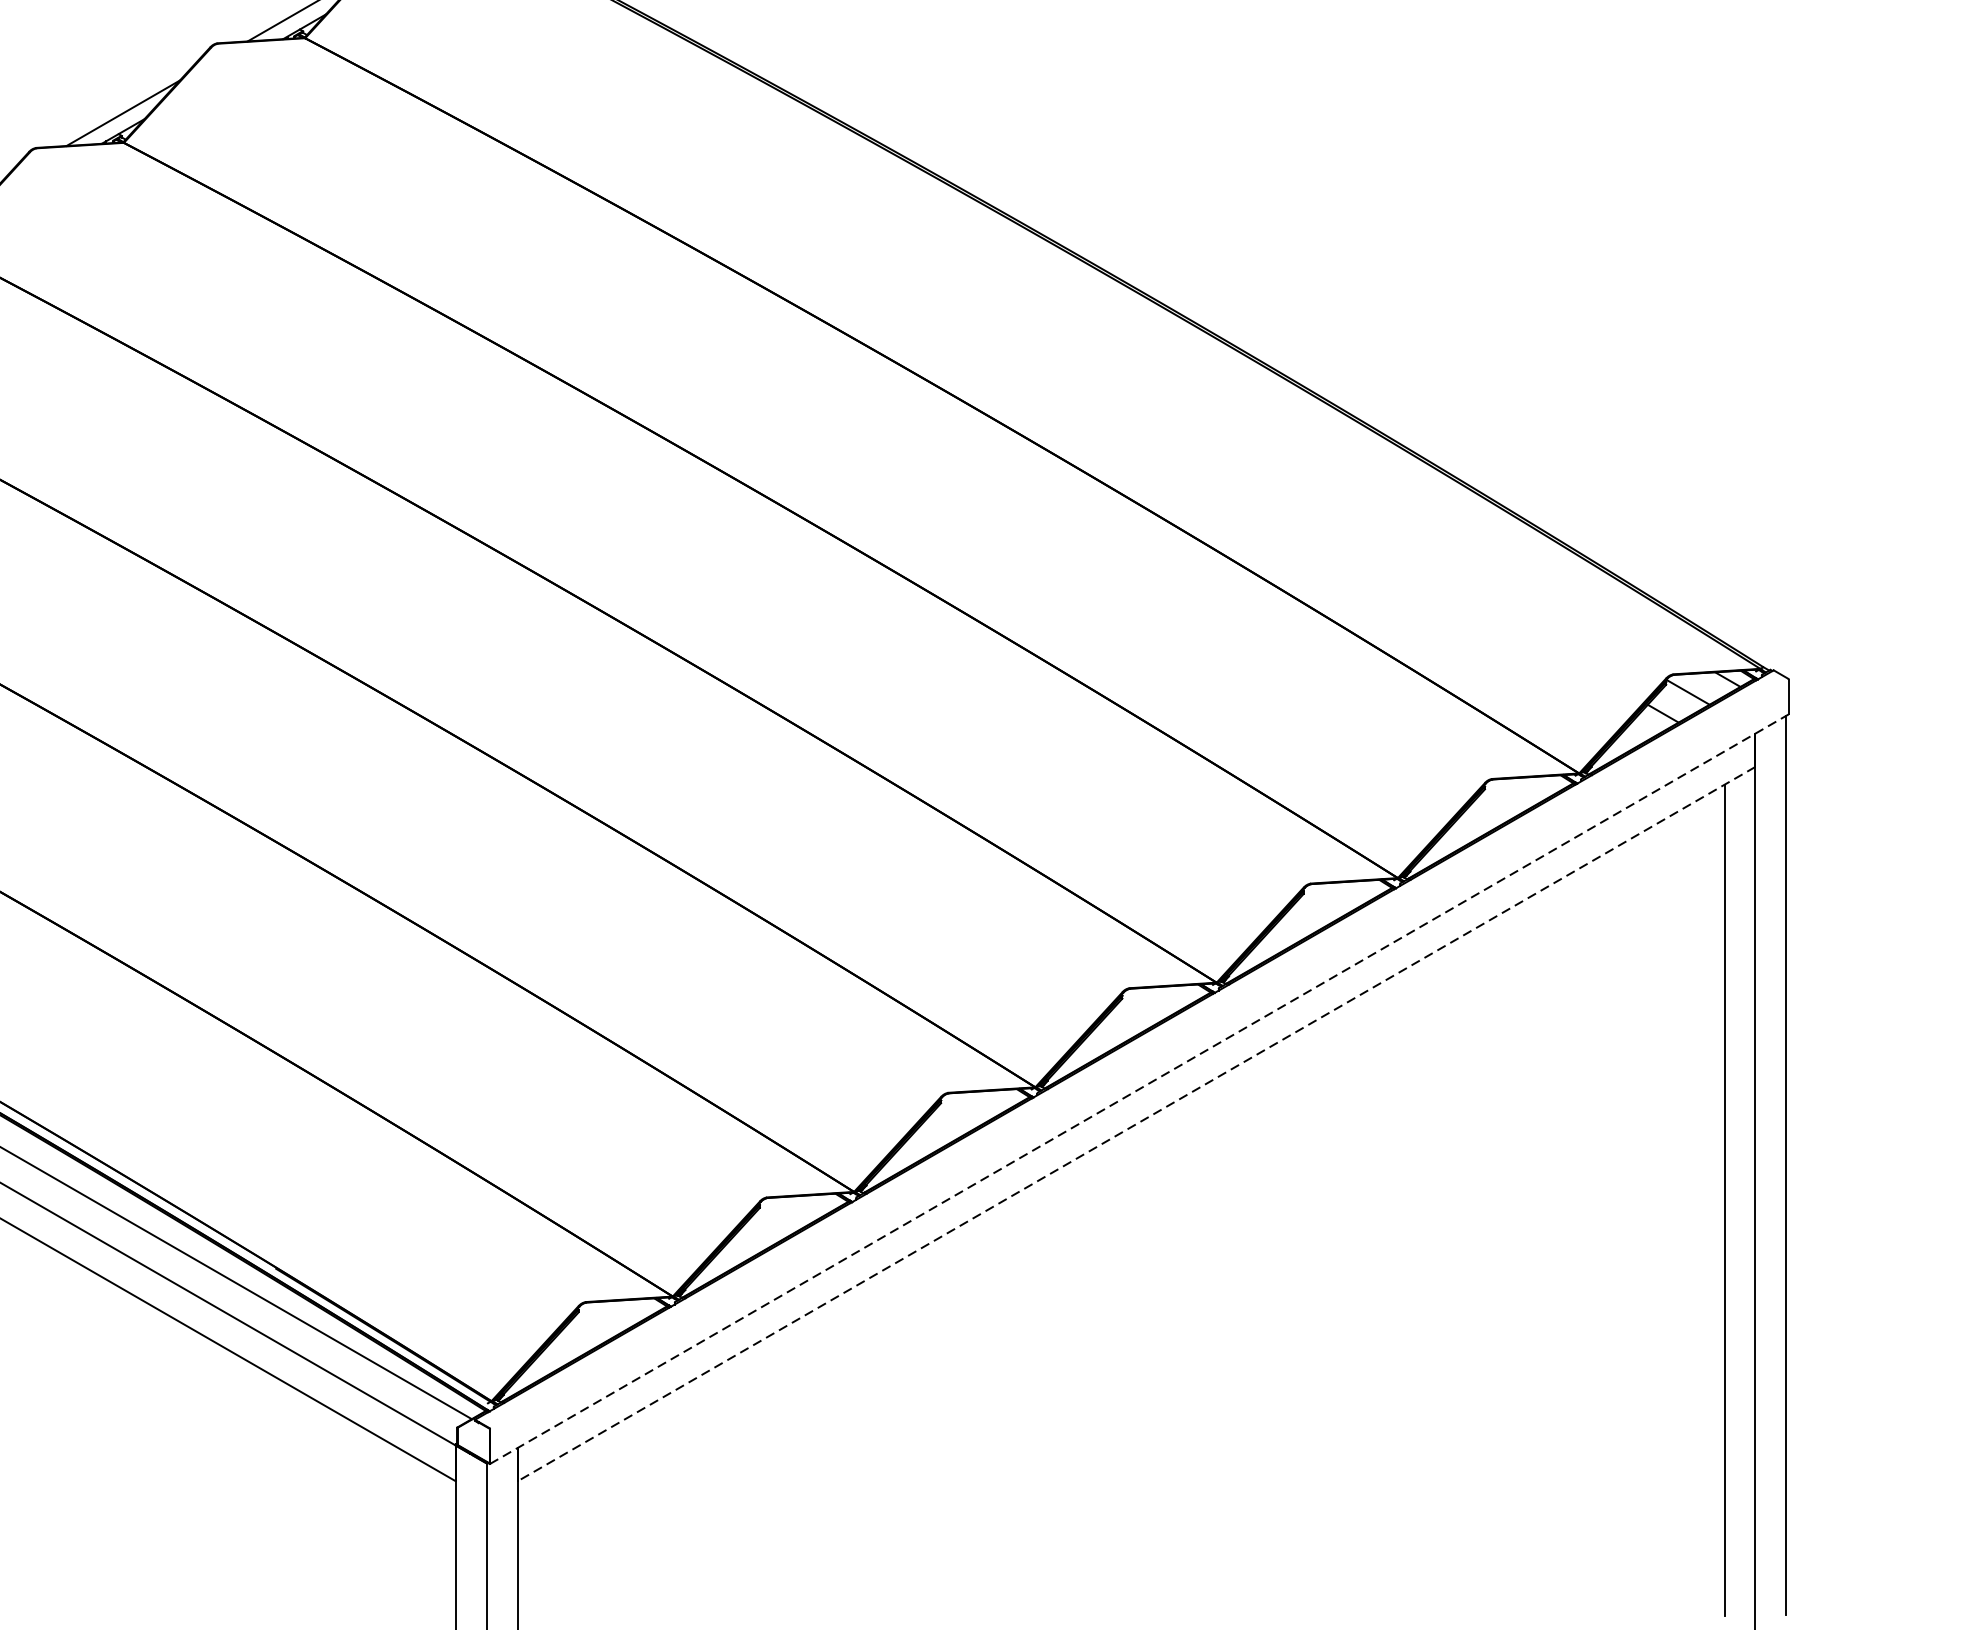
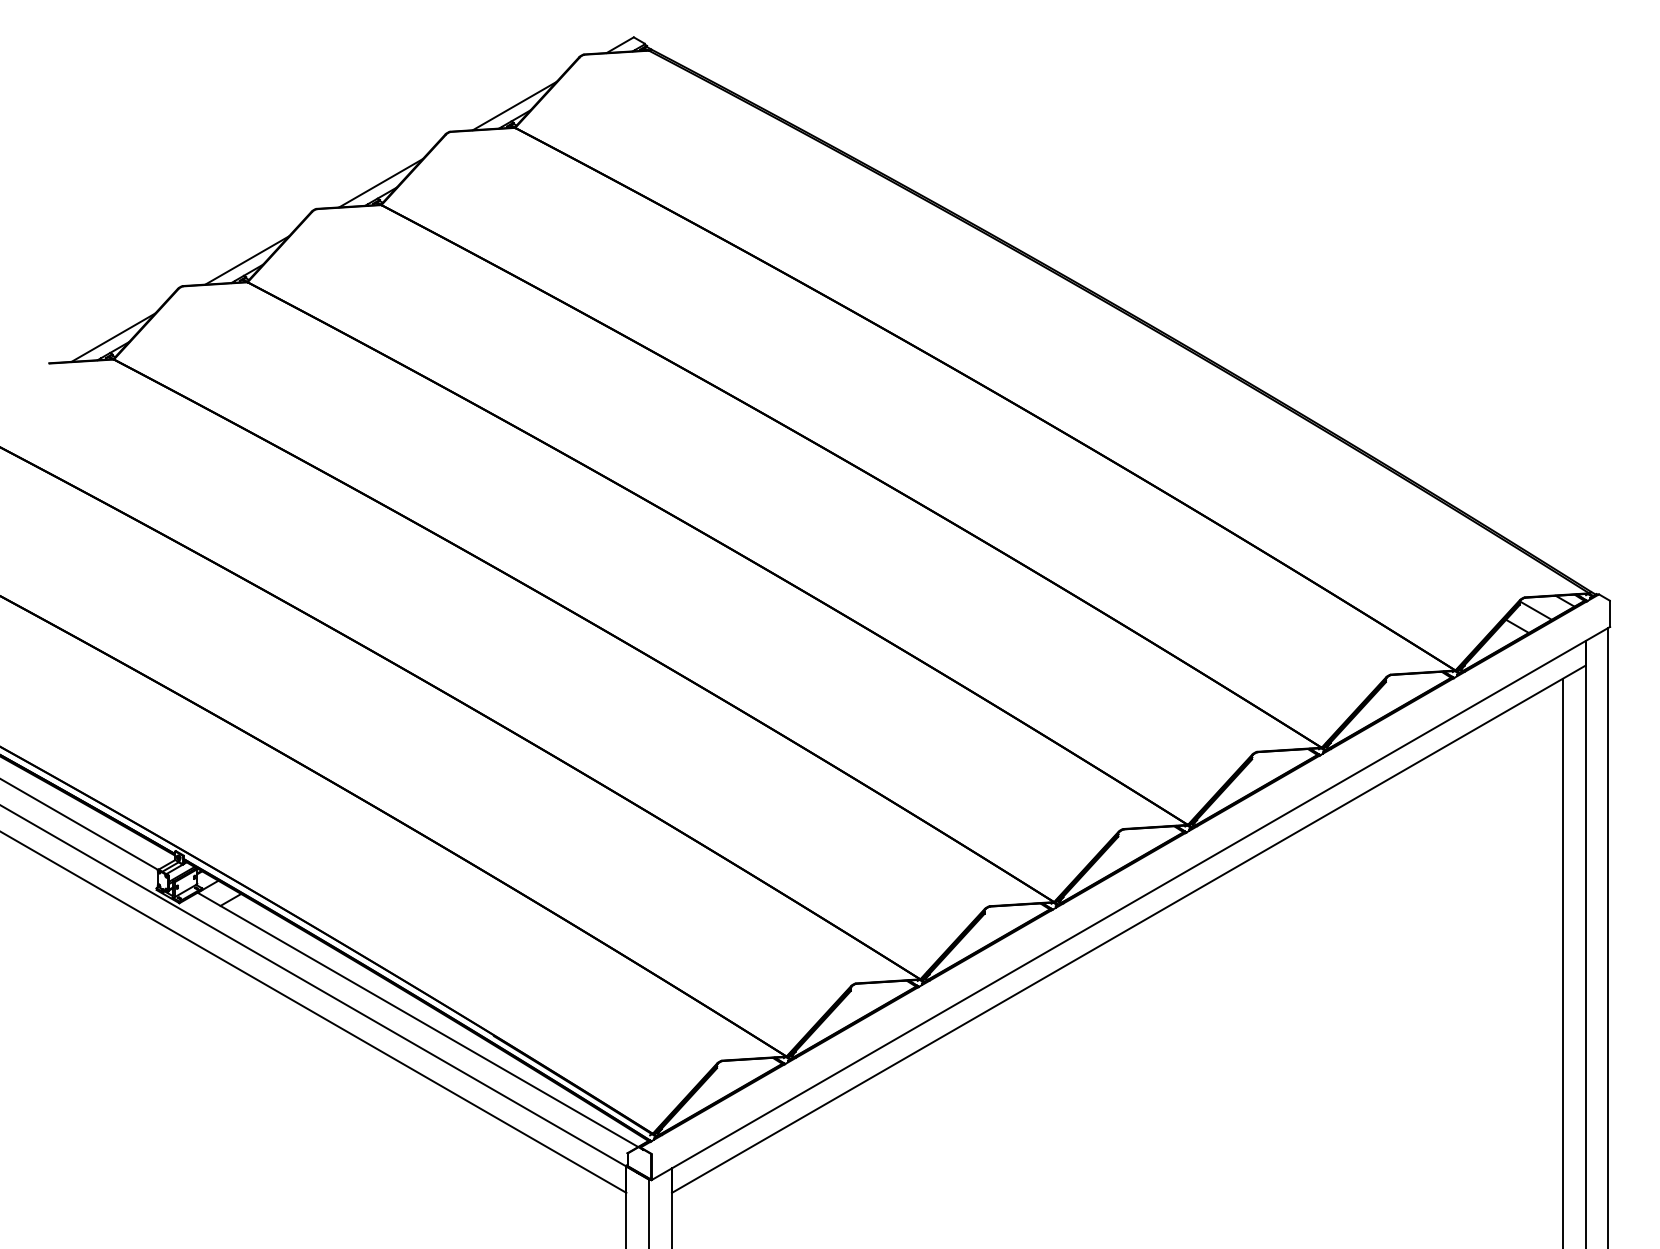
line: (1140, 1089) -> (1131, 903), dashed -> solid
line: (1136, 1124) -> (1128, 929), dashed -> solid

